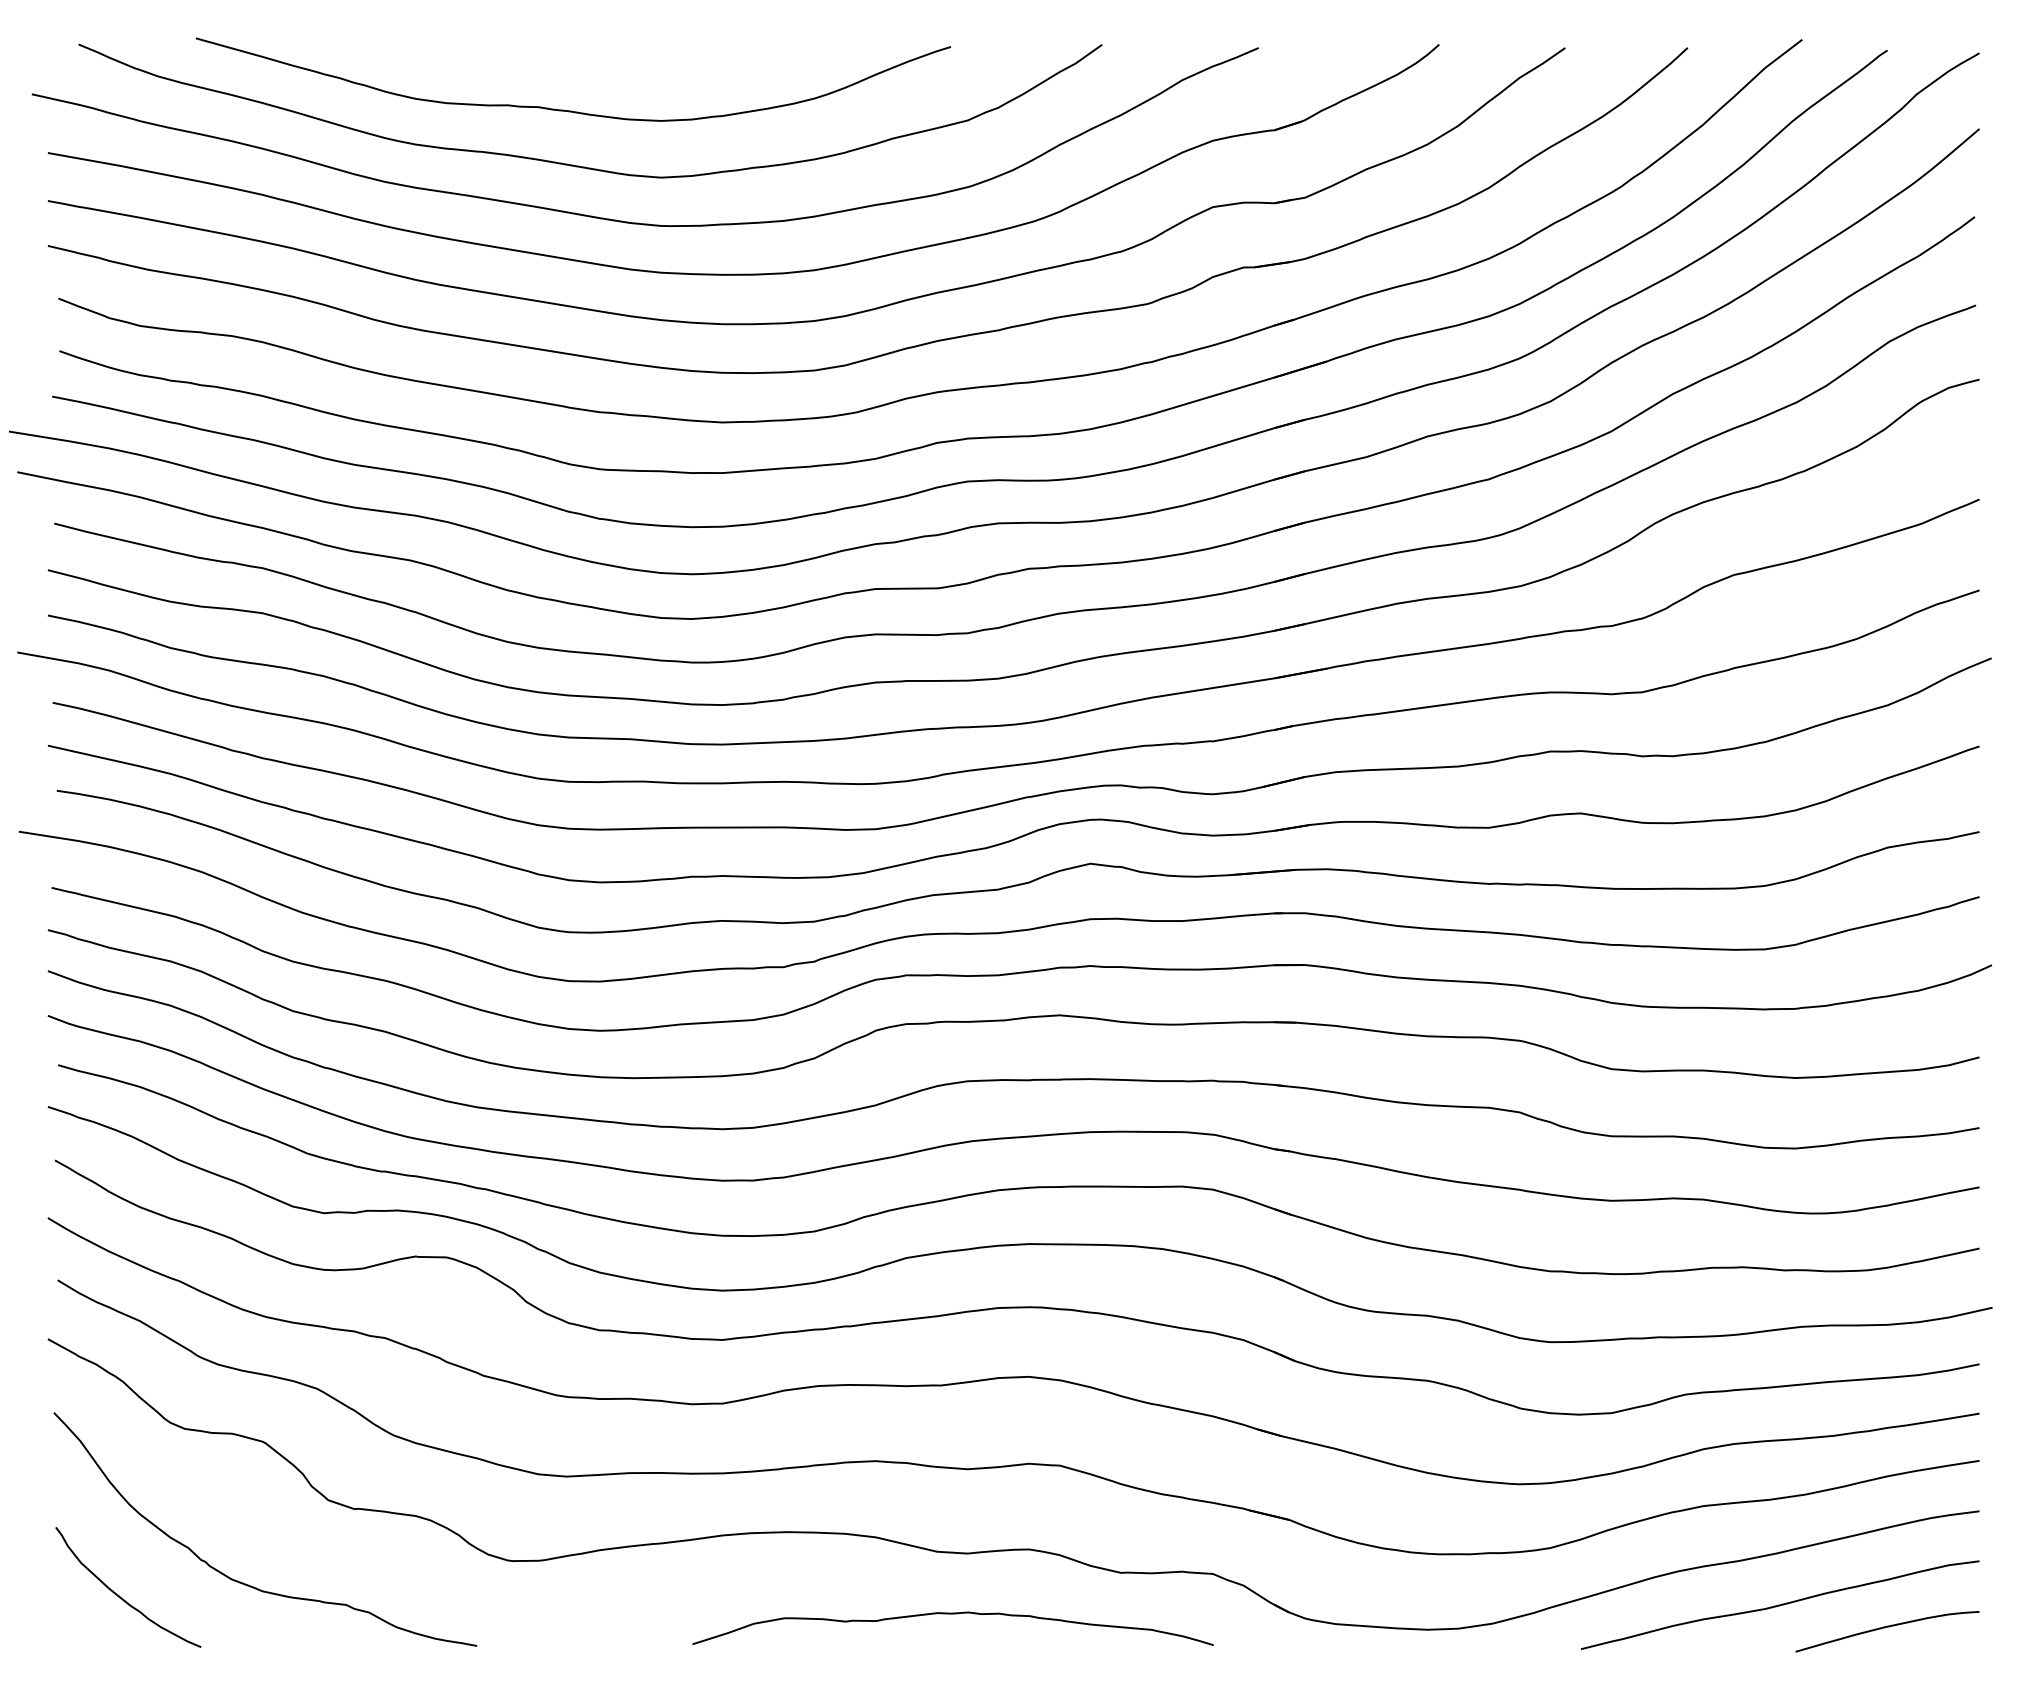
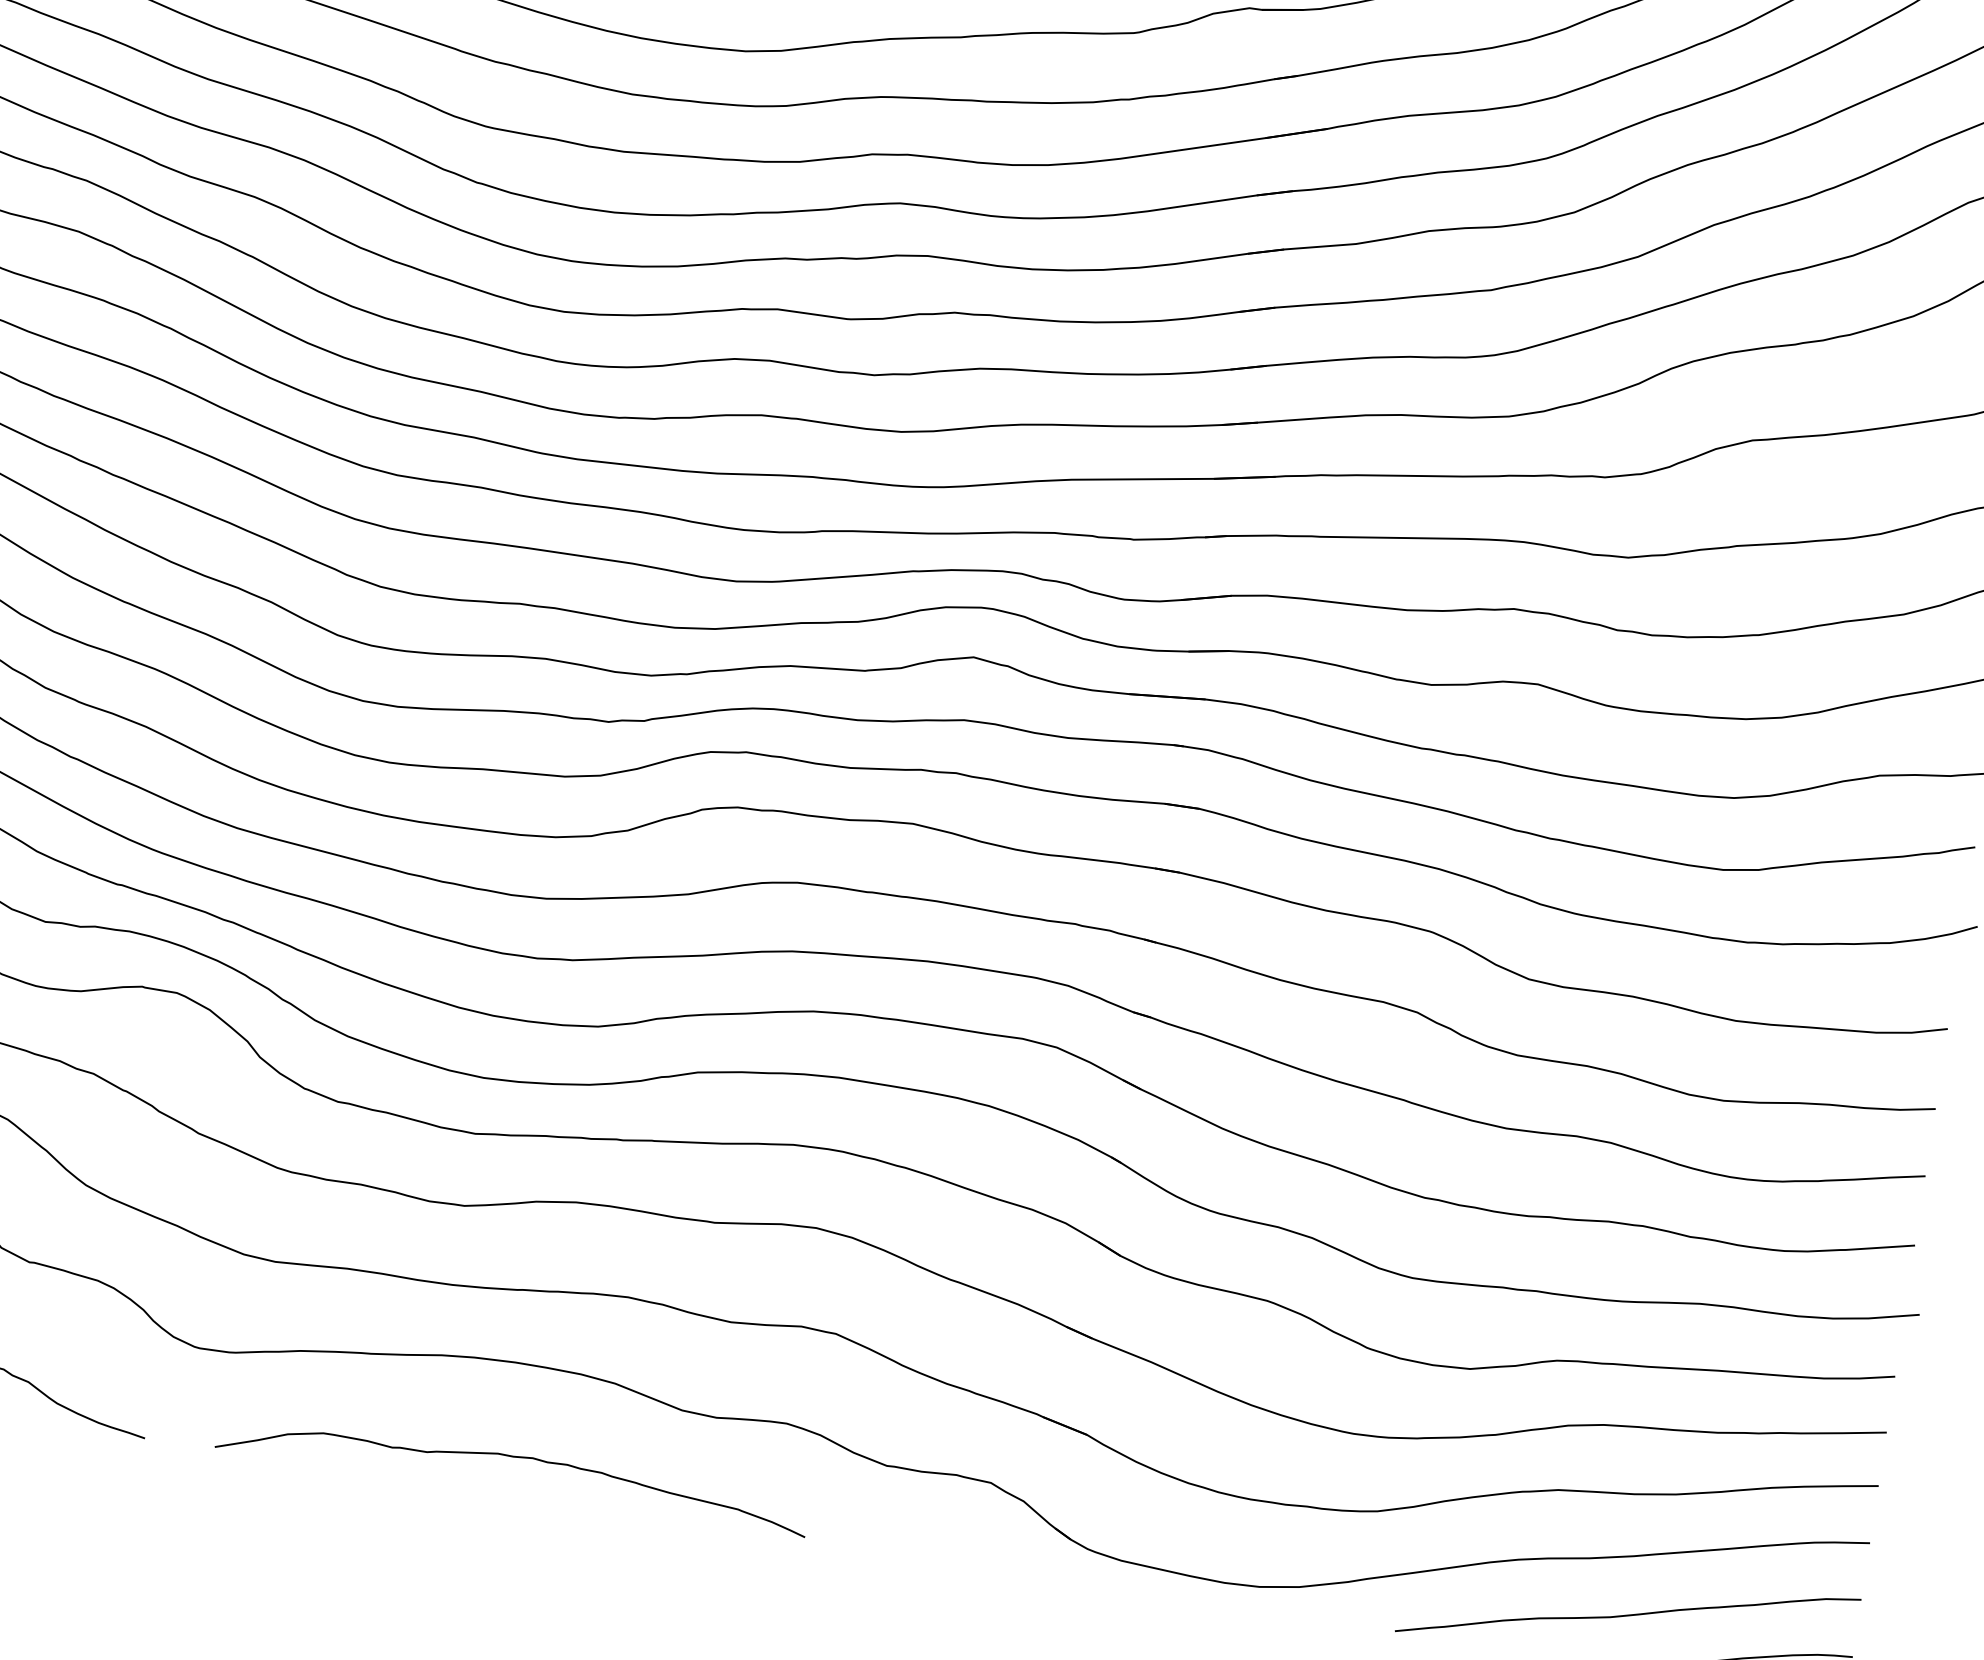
curve: (952, 1614) -> (514, 1457), moved

